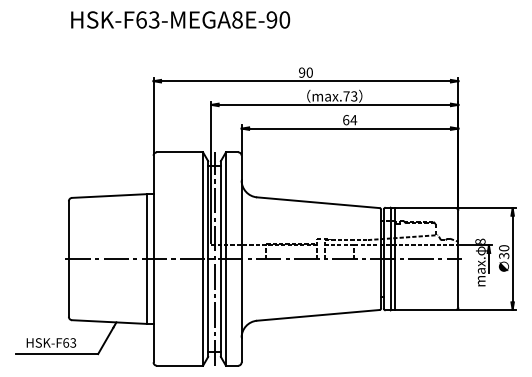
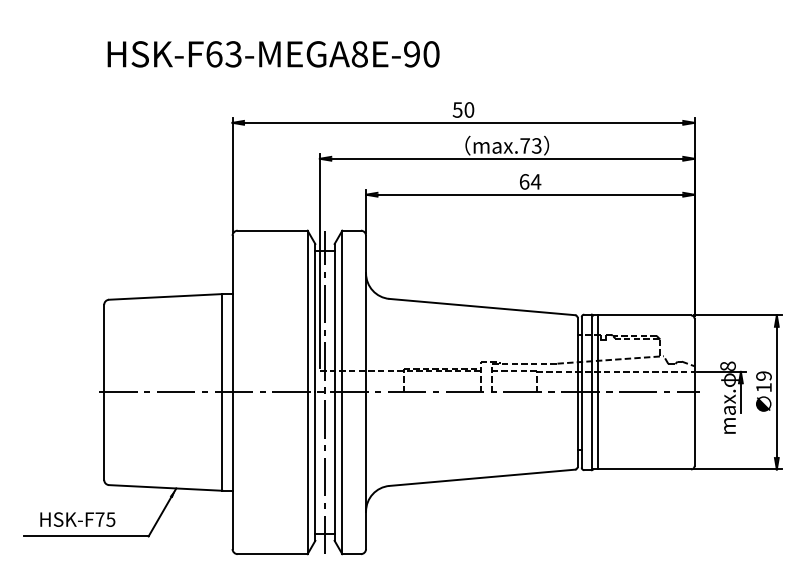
text: (180, 19) -> (273, 53), moved
text: (301, 72) -> (456, 109), 90 -> 50
text: (504, 252) -> (764, 382), 30 -> 19
text: (69, 342) -> (105, 518), HSK-F63 -> HSK-F75

